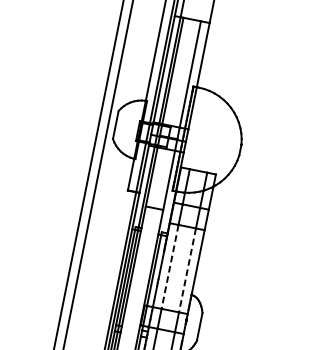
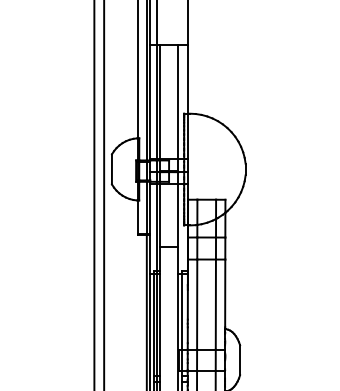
line: (170, 267) -> (197, 305), dashed -> solid
line: (186, 271) -> (215, 305), dashed -> solid

